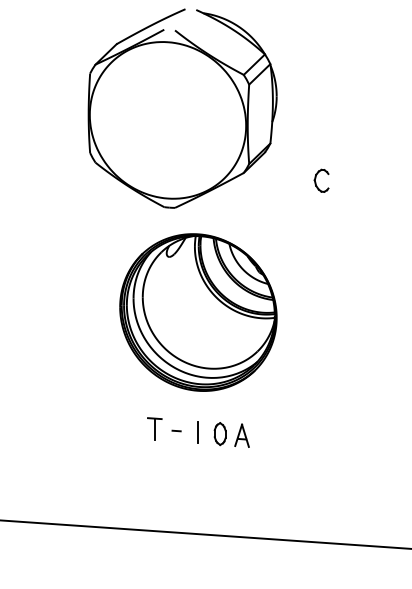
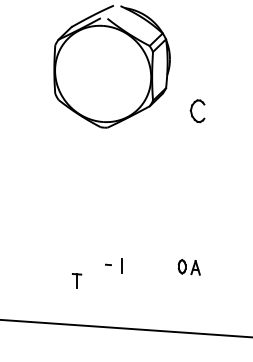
part: (321, 179) -> (197, 110), size x1.6
part: (197, 313) -> (121, 192), removed
part: (153, 428) -> (76, 280), moved
part: (230, 435) -> (188, 267), moved

